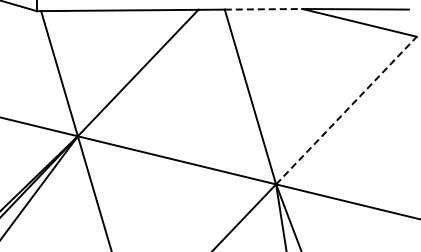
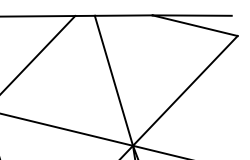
line: (263, 9) -> (123, 15), dashed -> solid
line: (346, 110) -> (185, 90), dashed -> solid

